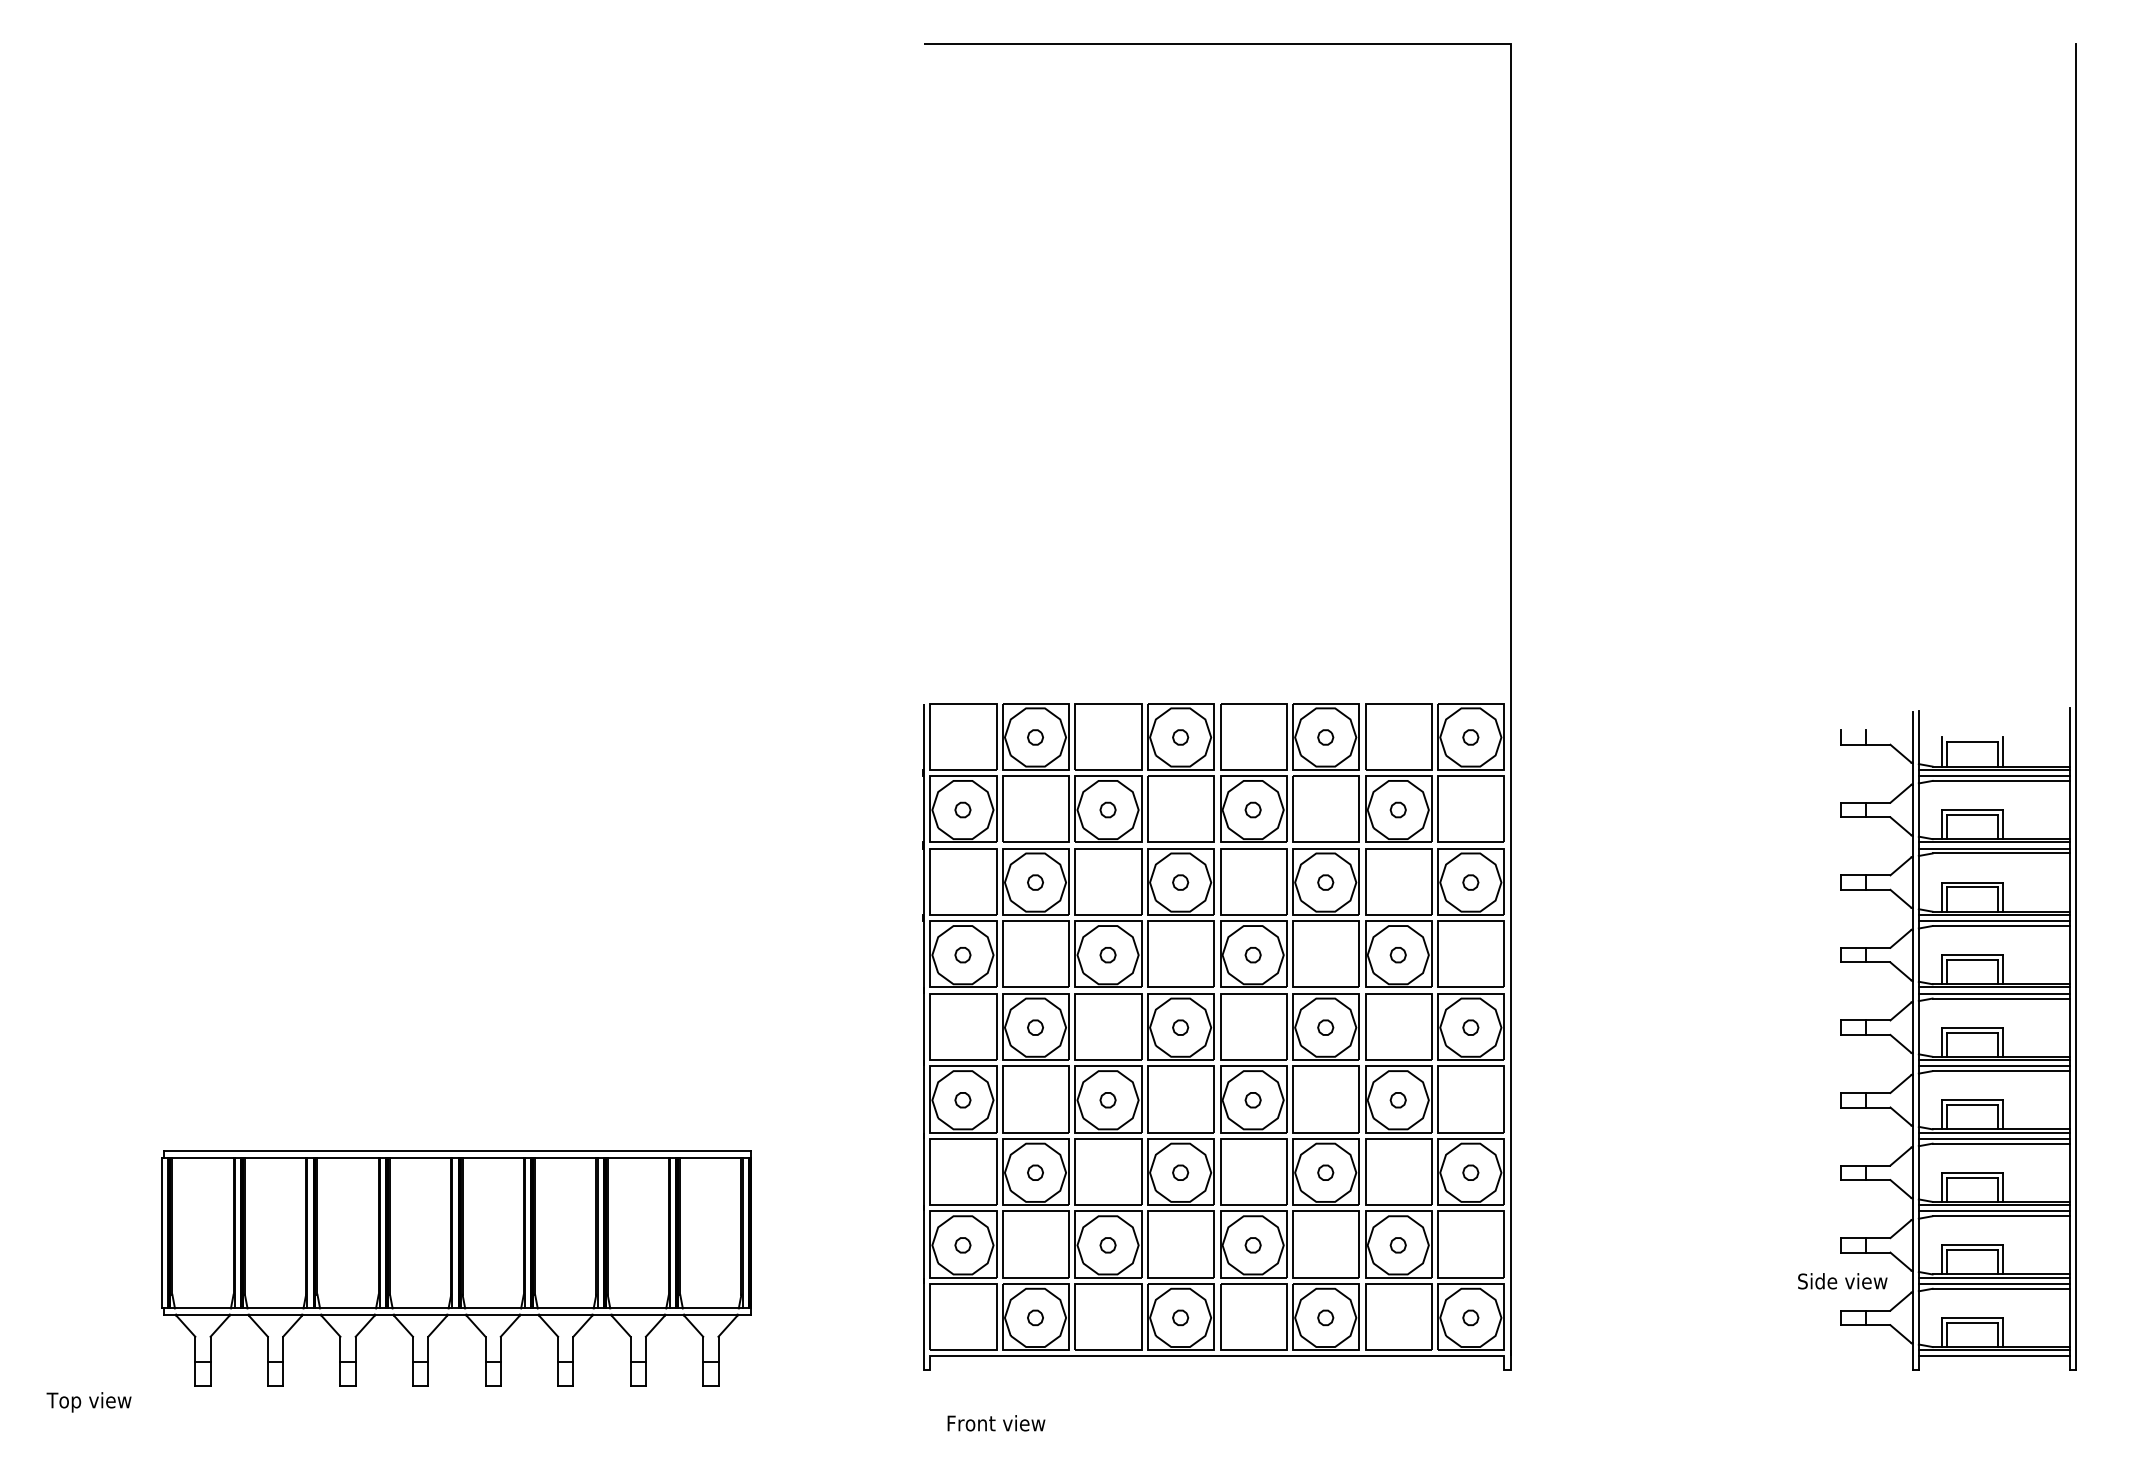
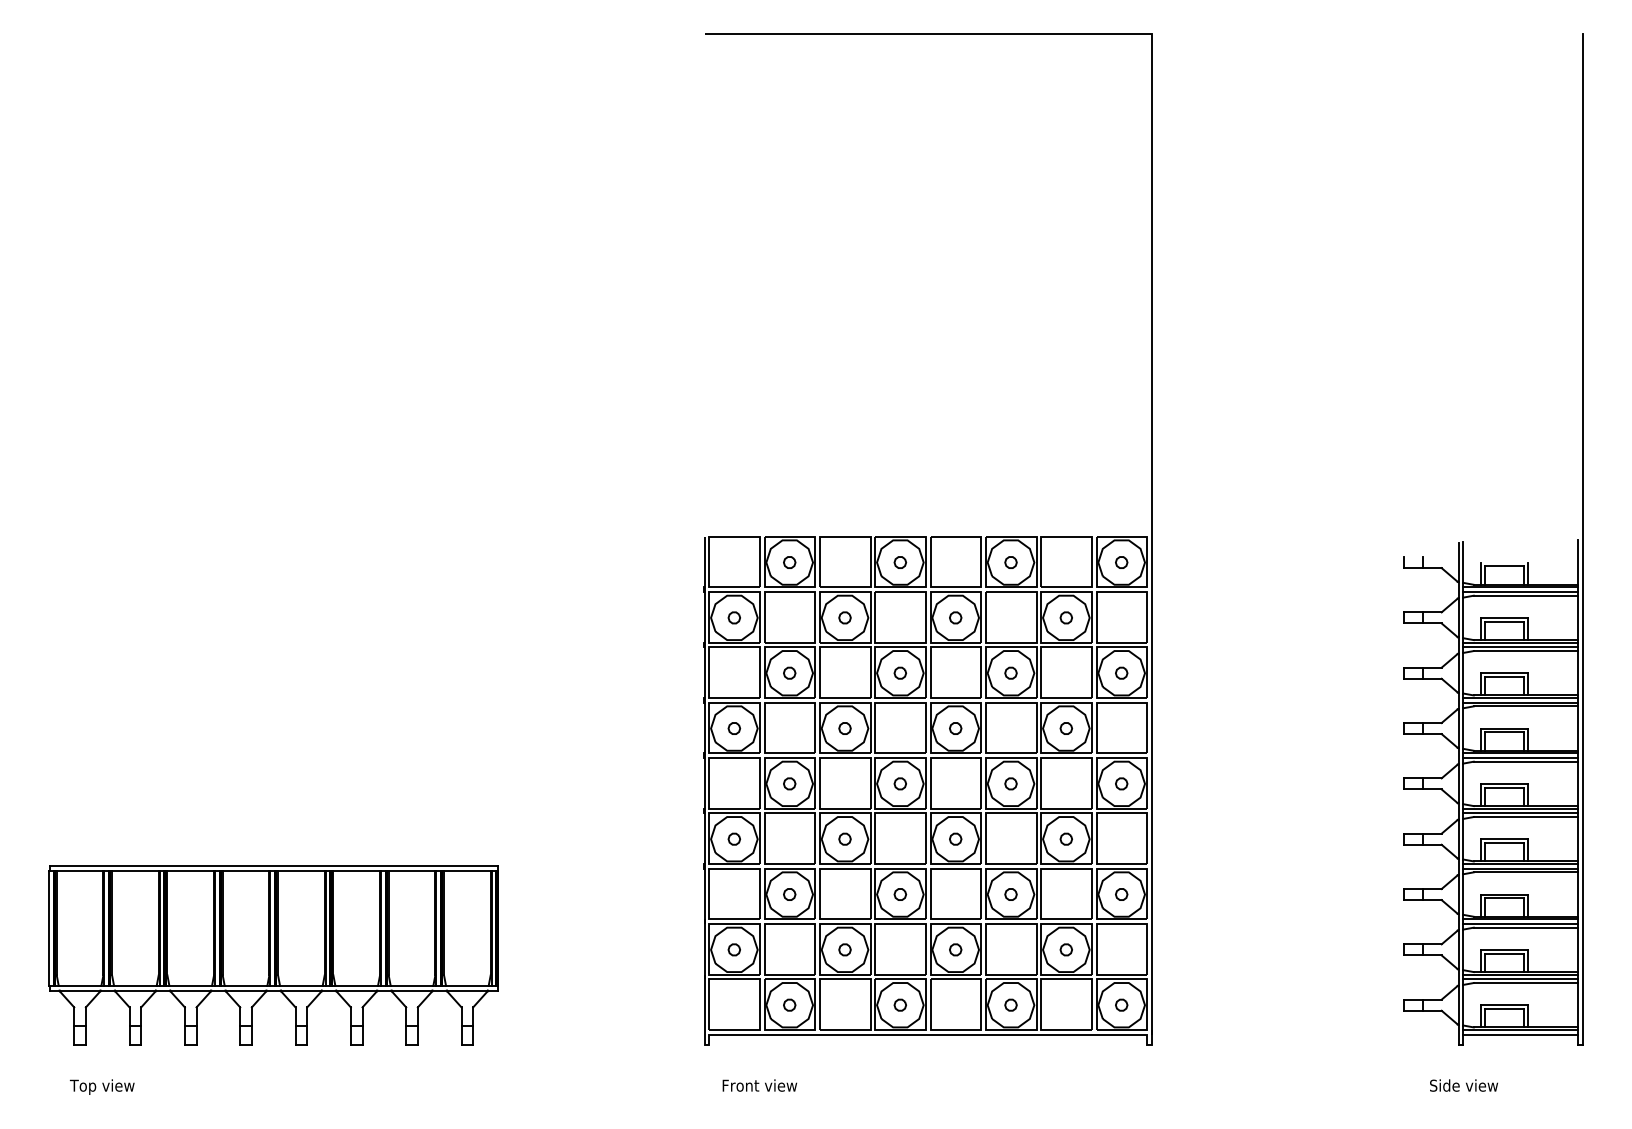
part: (456, 1268) -> (273, 955), moved
text: (1842, 1281) -> (1463, 1085), moved
text: (88, 1402) -> (101, 1087), moved

